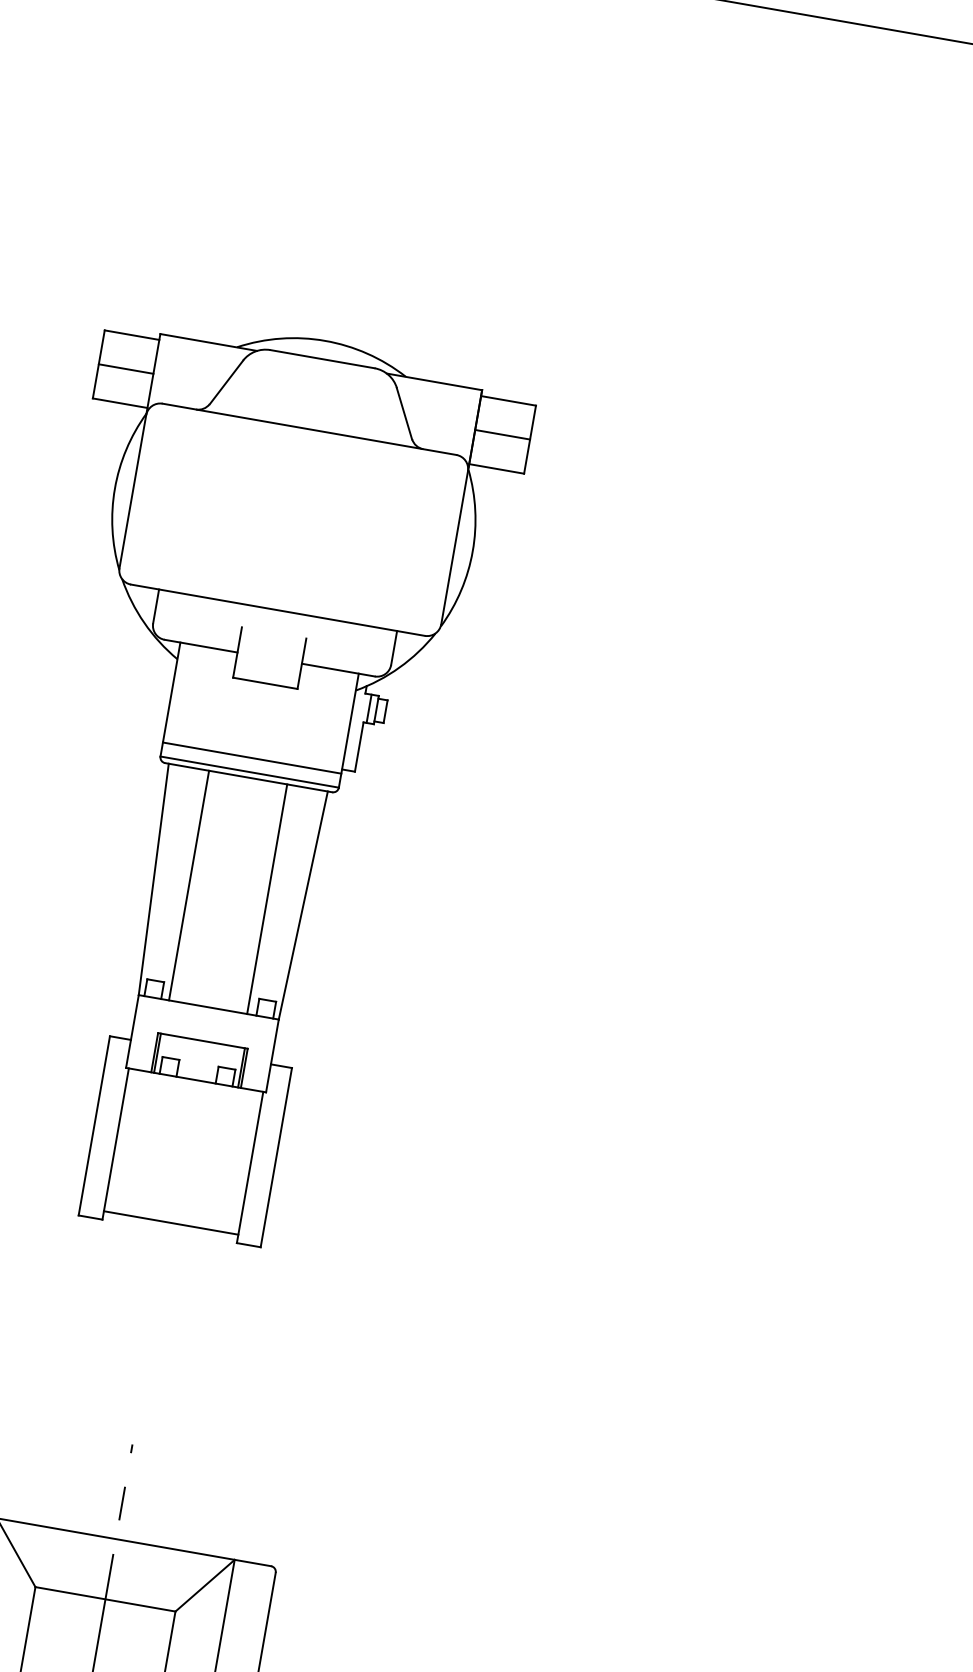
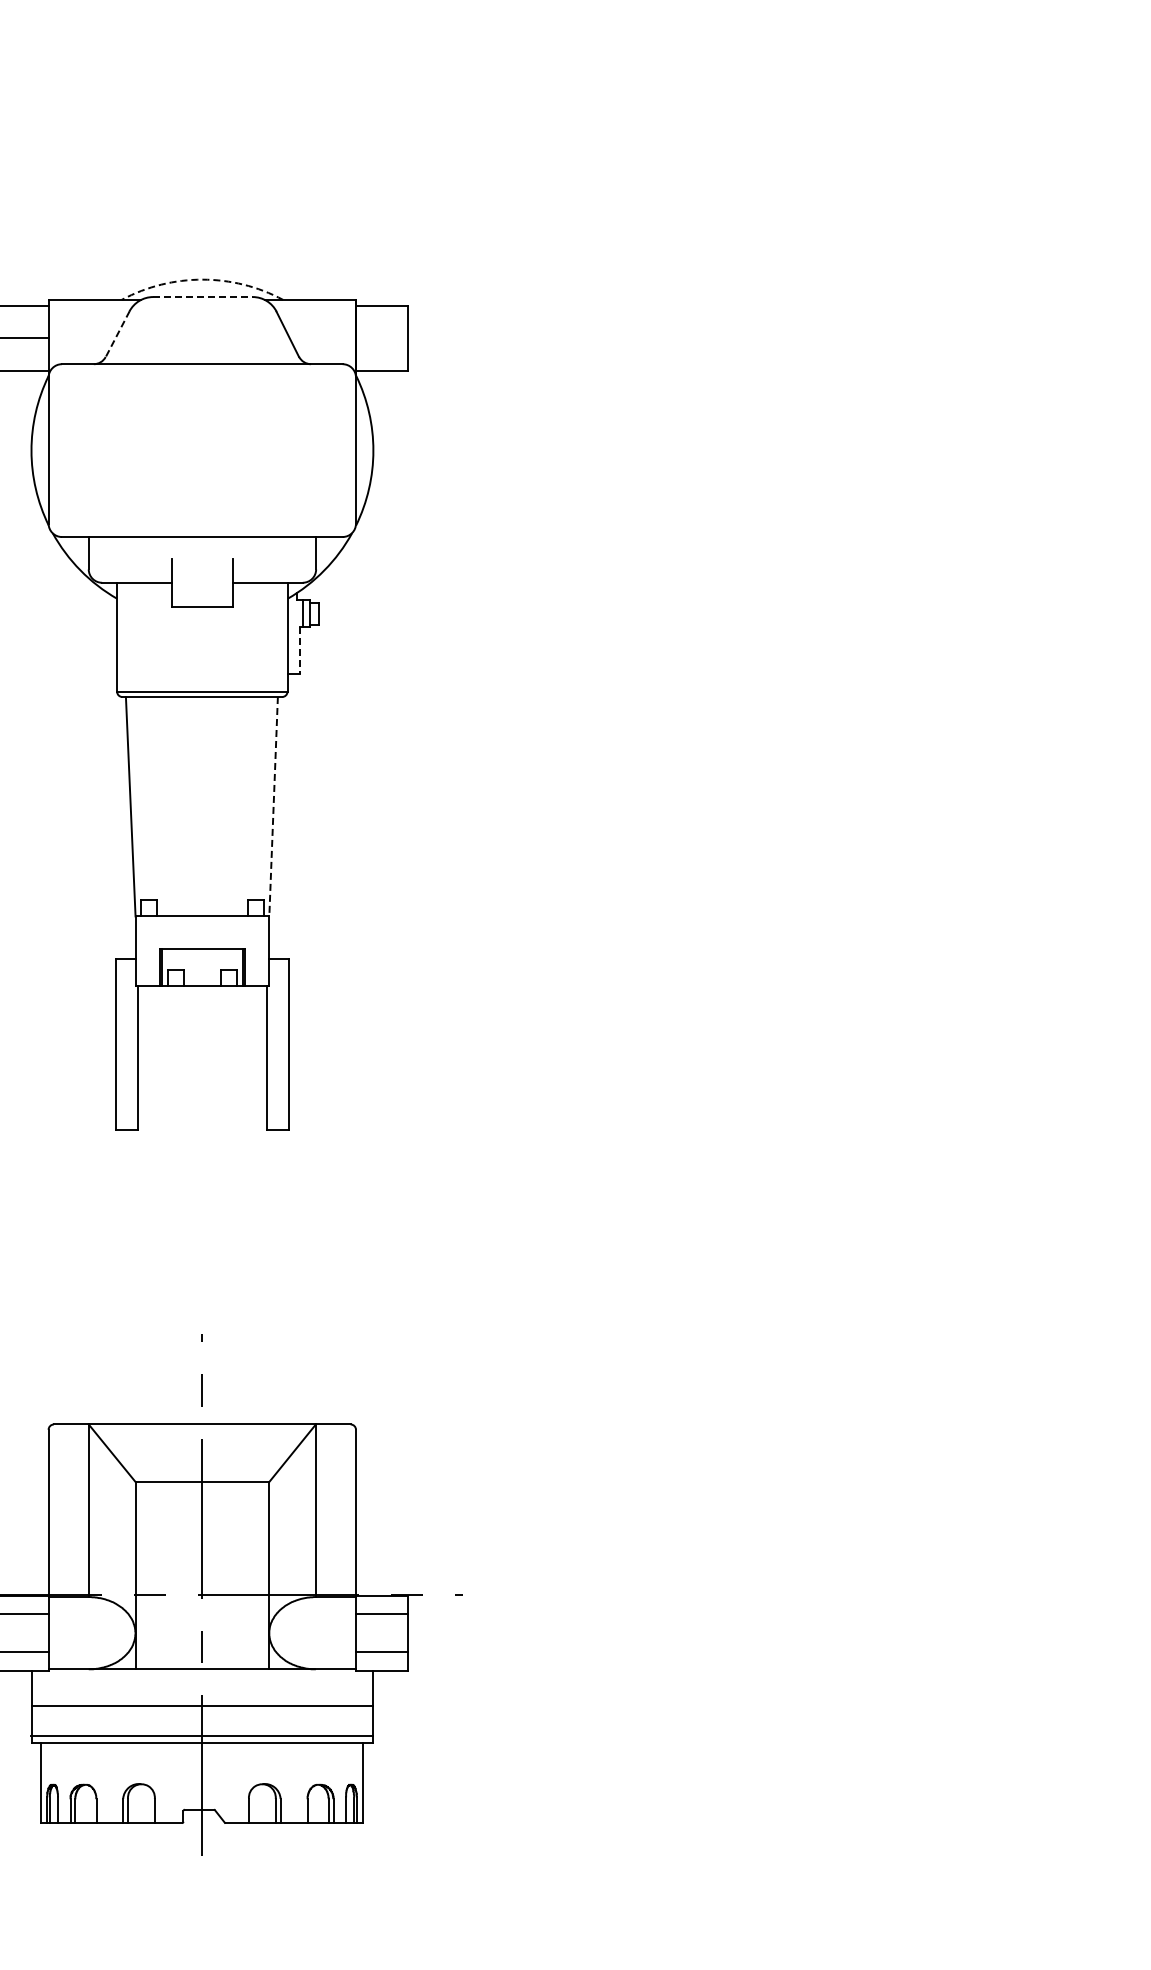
arc: (325, 340) -> (202, 279), solid -> dashed
line: (321, 359) -> (202, 297), solid -> dashed
line: (226, 382) -> (117, 334), solid -> dashed
line: (503, 434) -> (382, 337), removed
line: (358, 746) -> (299, 650), solid -> dashed
line: (252, 758) -> (202, 678), removed
line: (189, 885) -> (164, 806), removed
line: (267, 899) -> (239, 806), removed
line: (303, 905) -> (273, 806), solid -> dashed
line: (171, 1223) -> (202, 1122), removed

